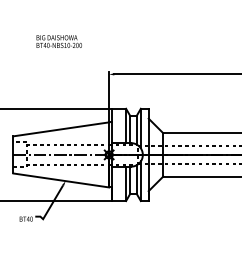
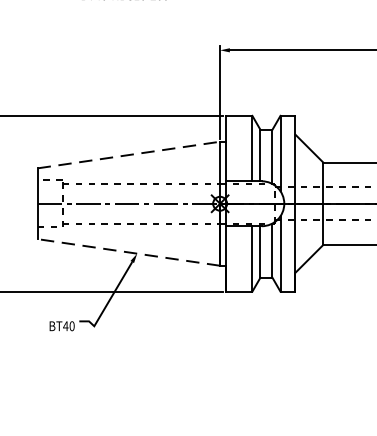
line: (61, 129) -> (129, 155), solid -> dashed
line: (60, 180) -> (127, 252), solid -> dashed

